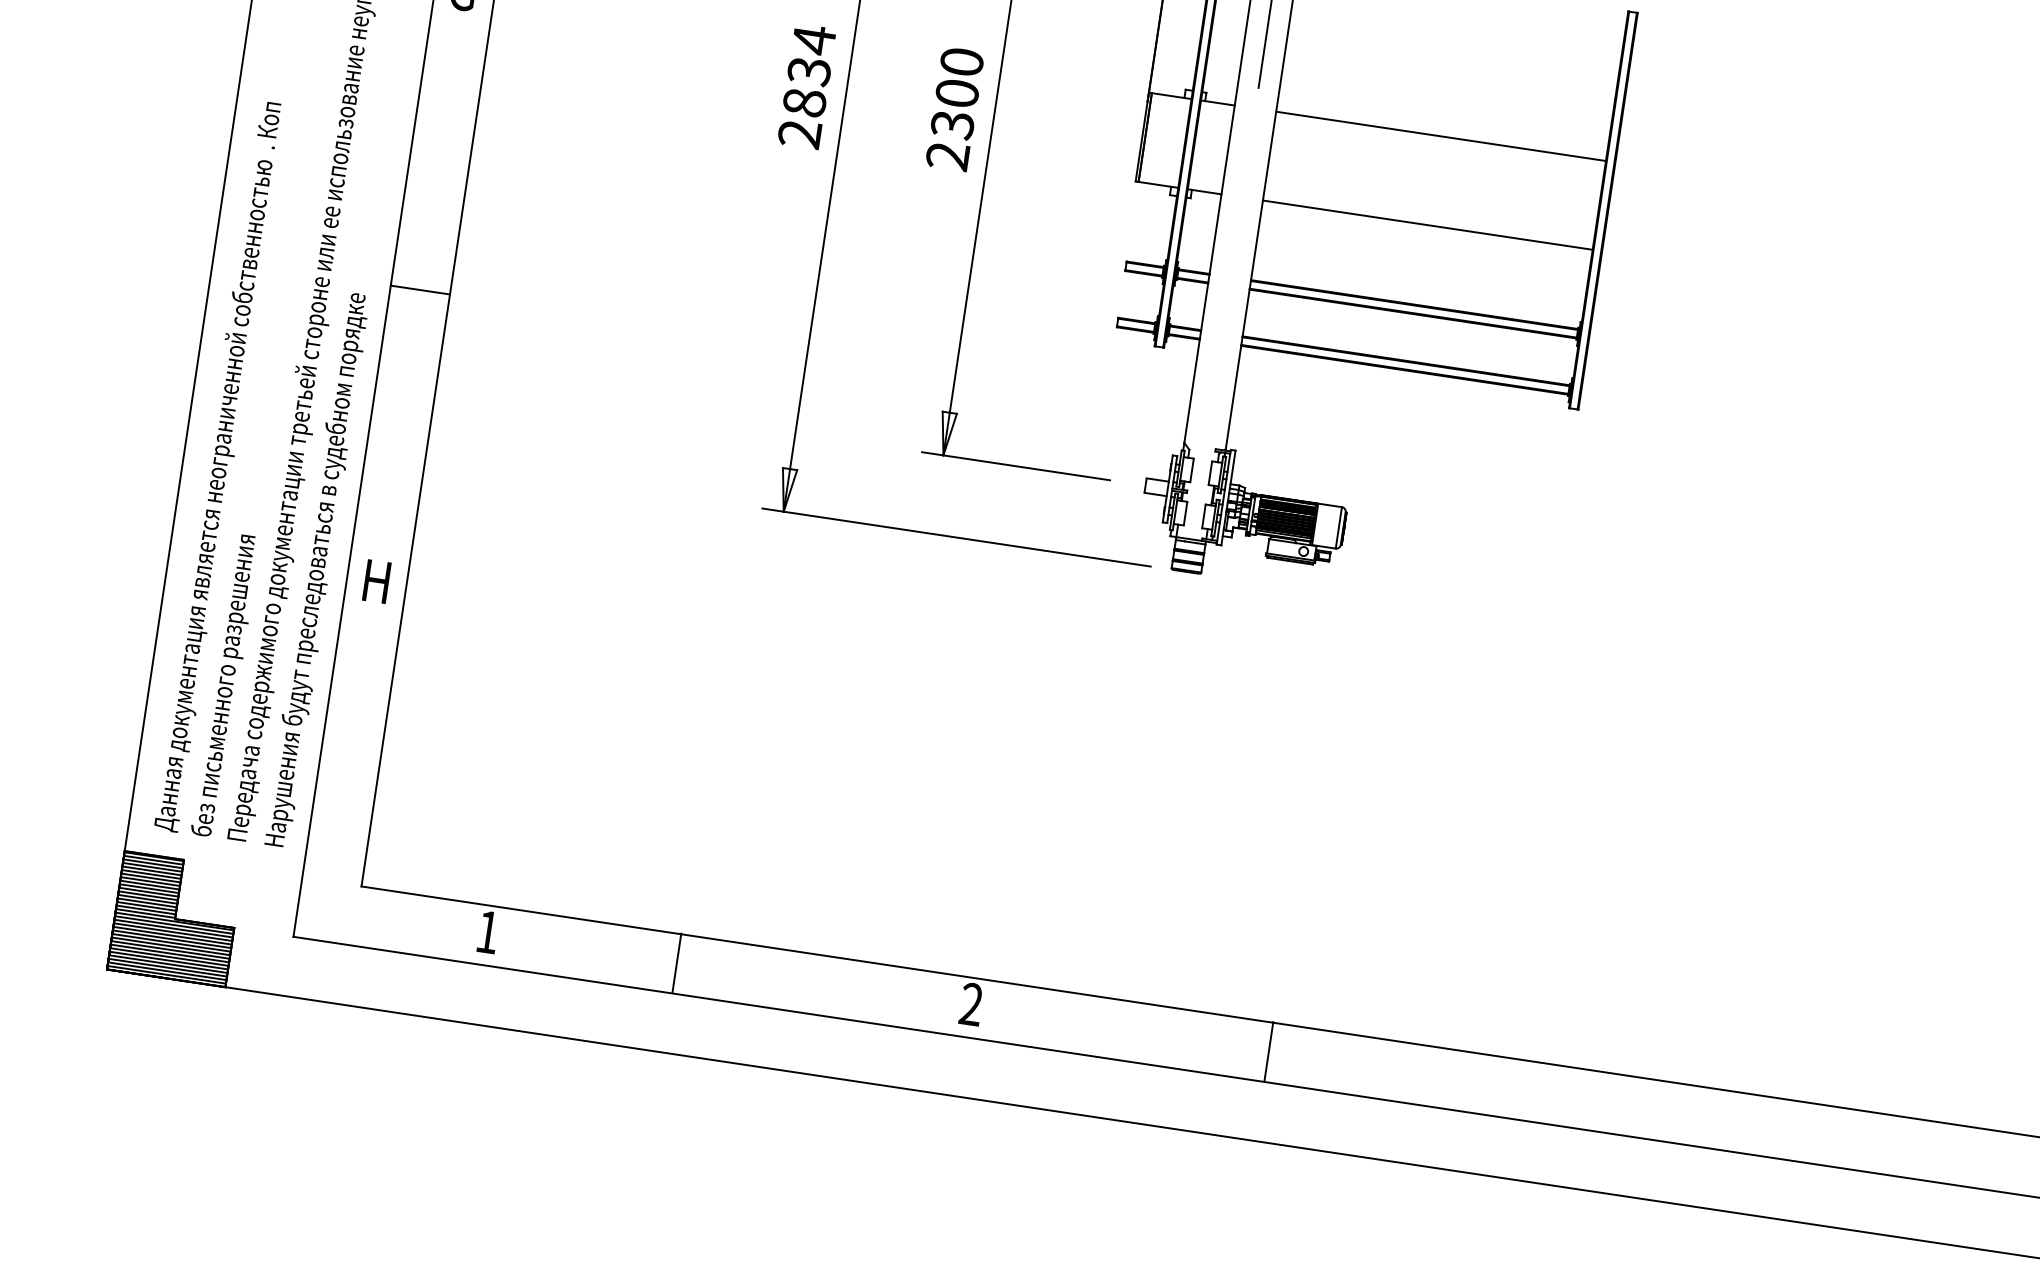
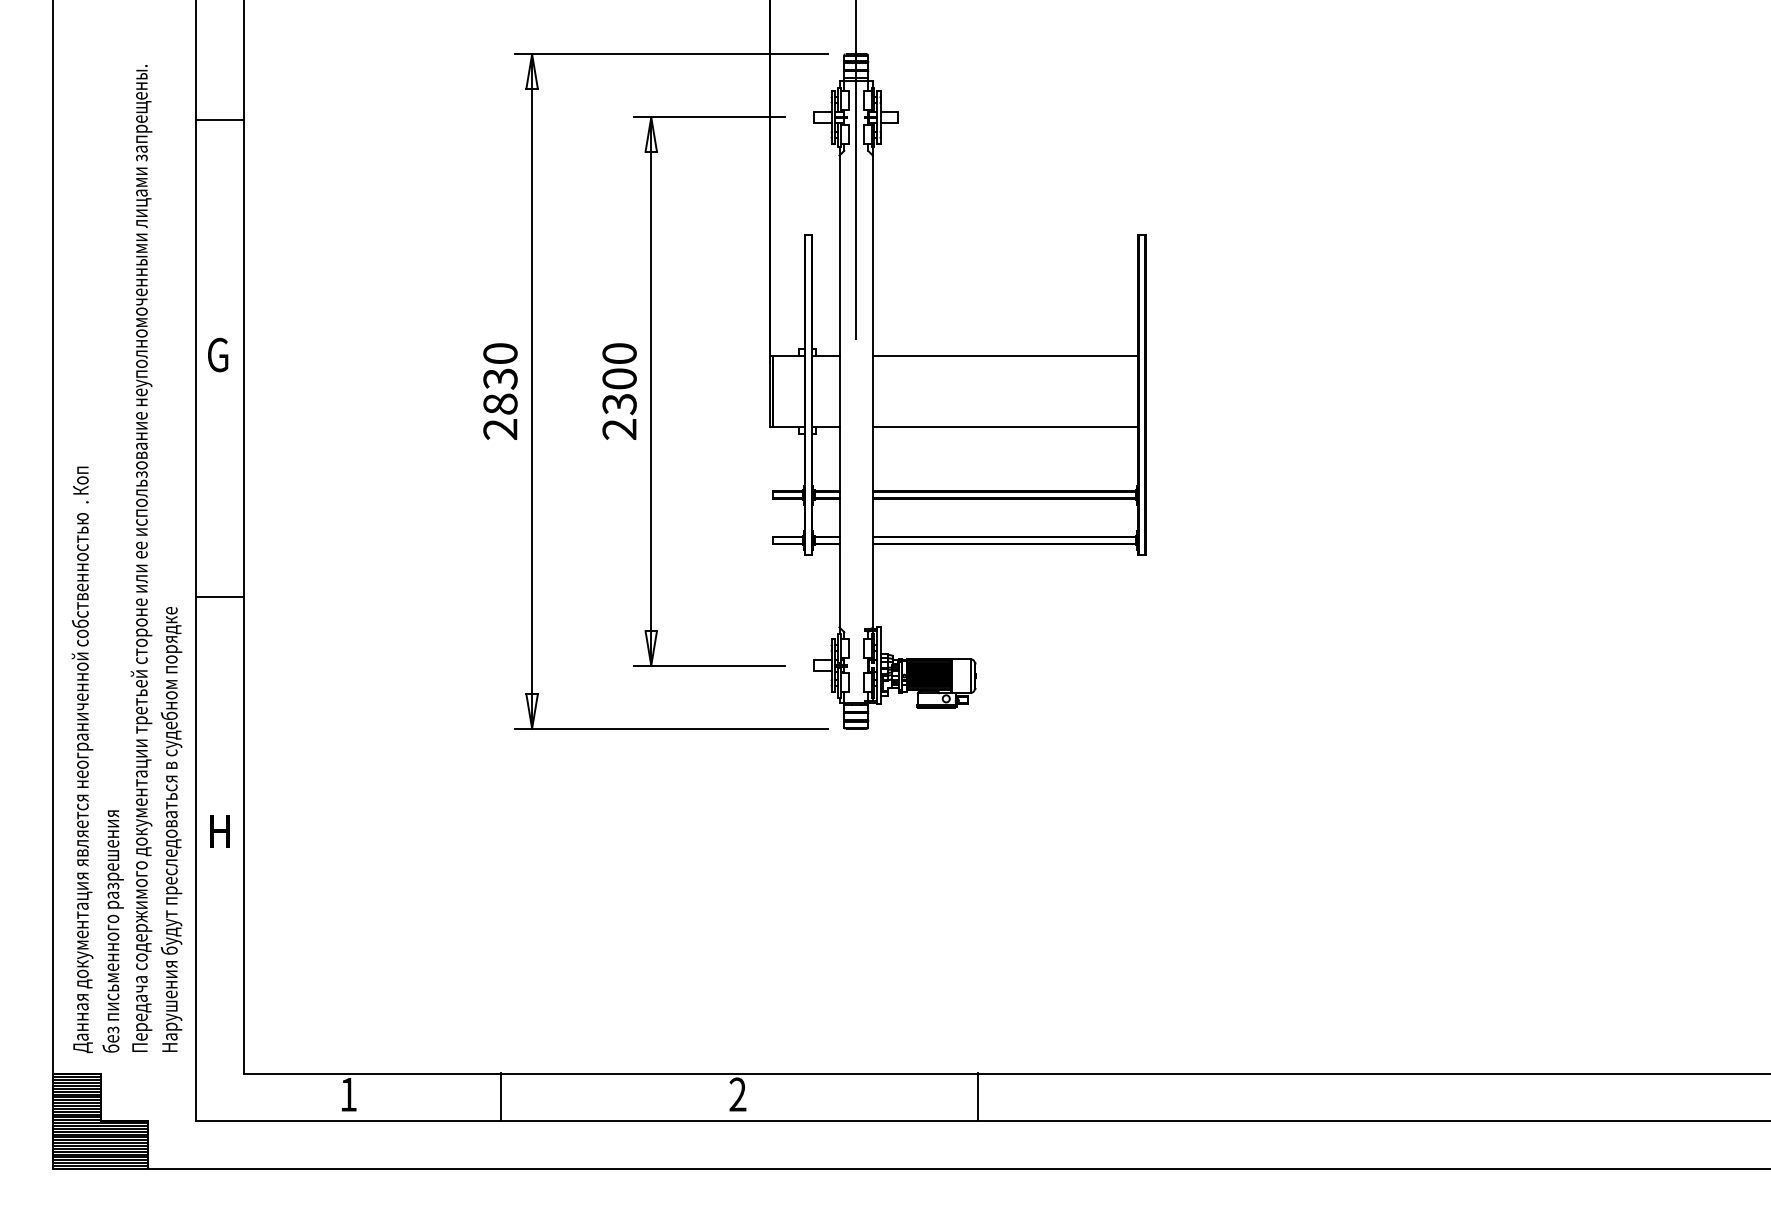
text: (814, 39) -> (500, 353), 2834 -> 2830

